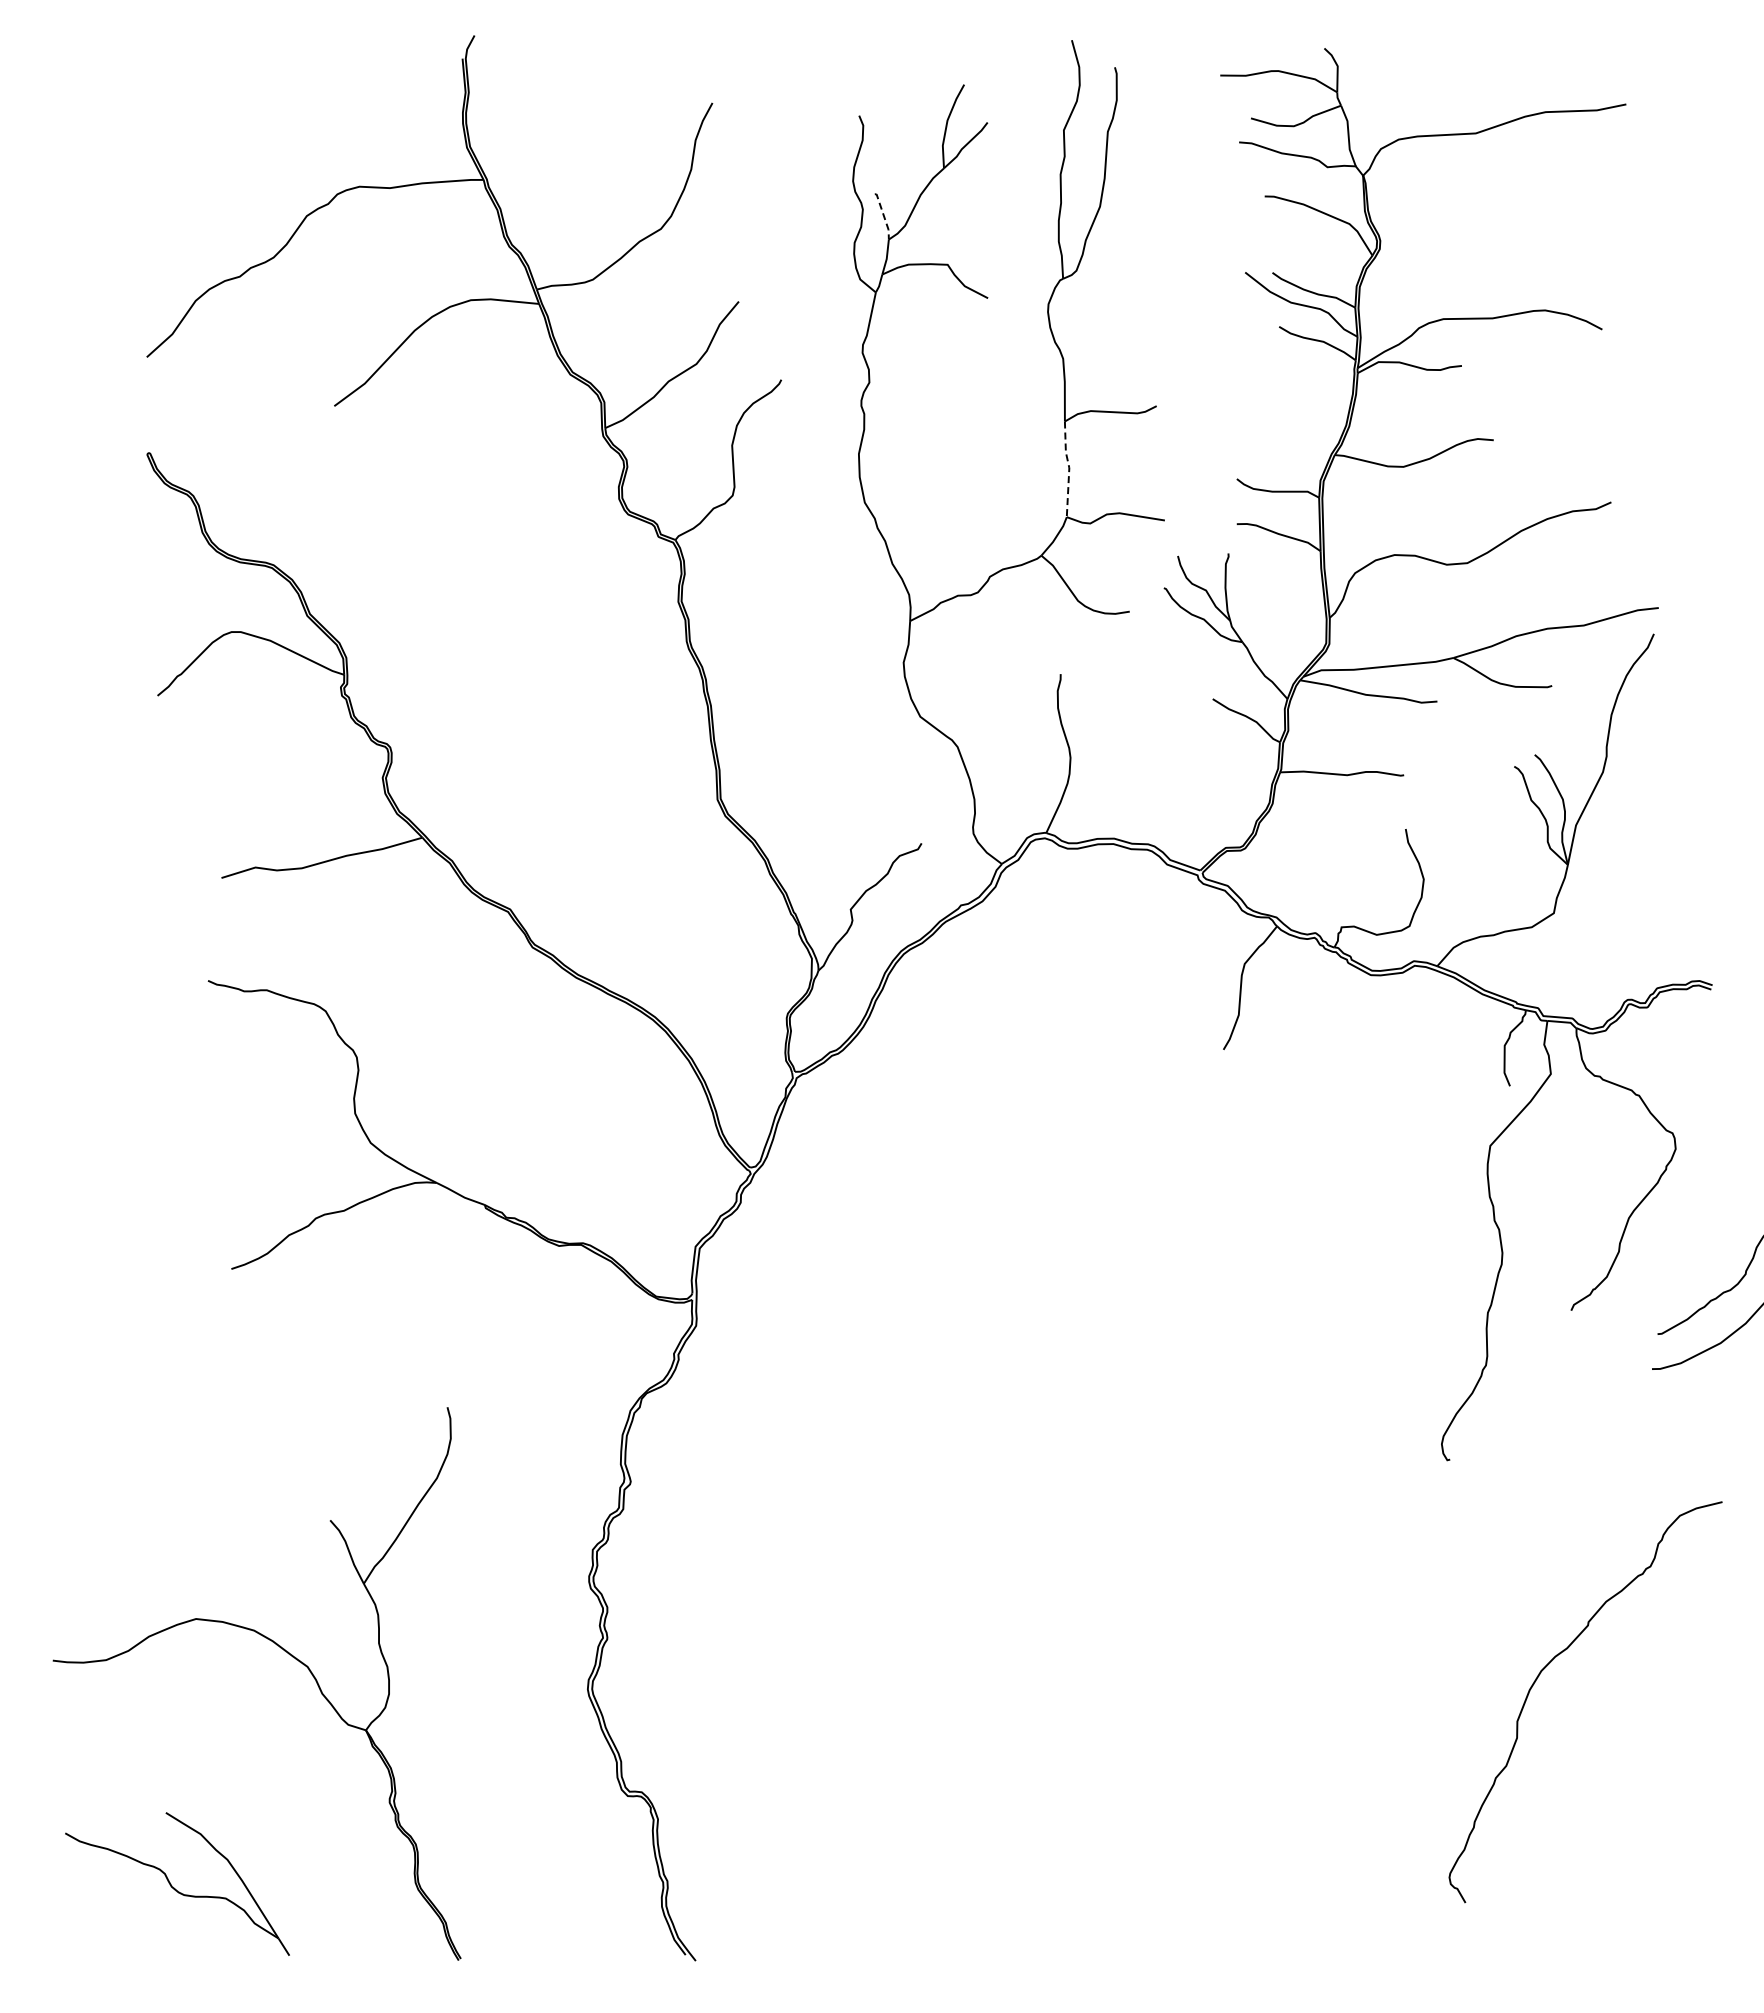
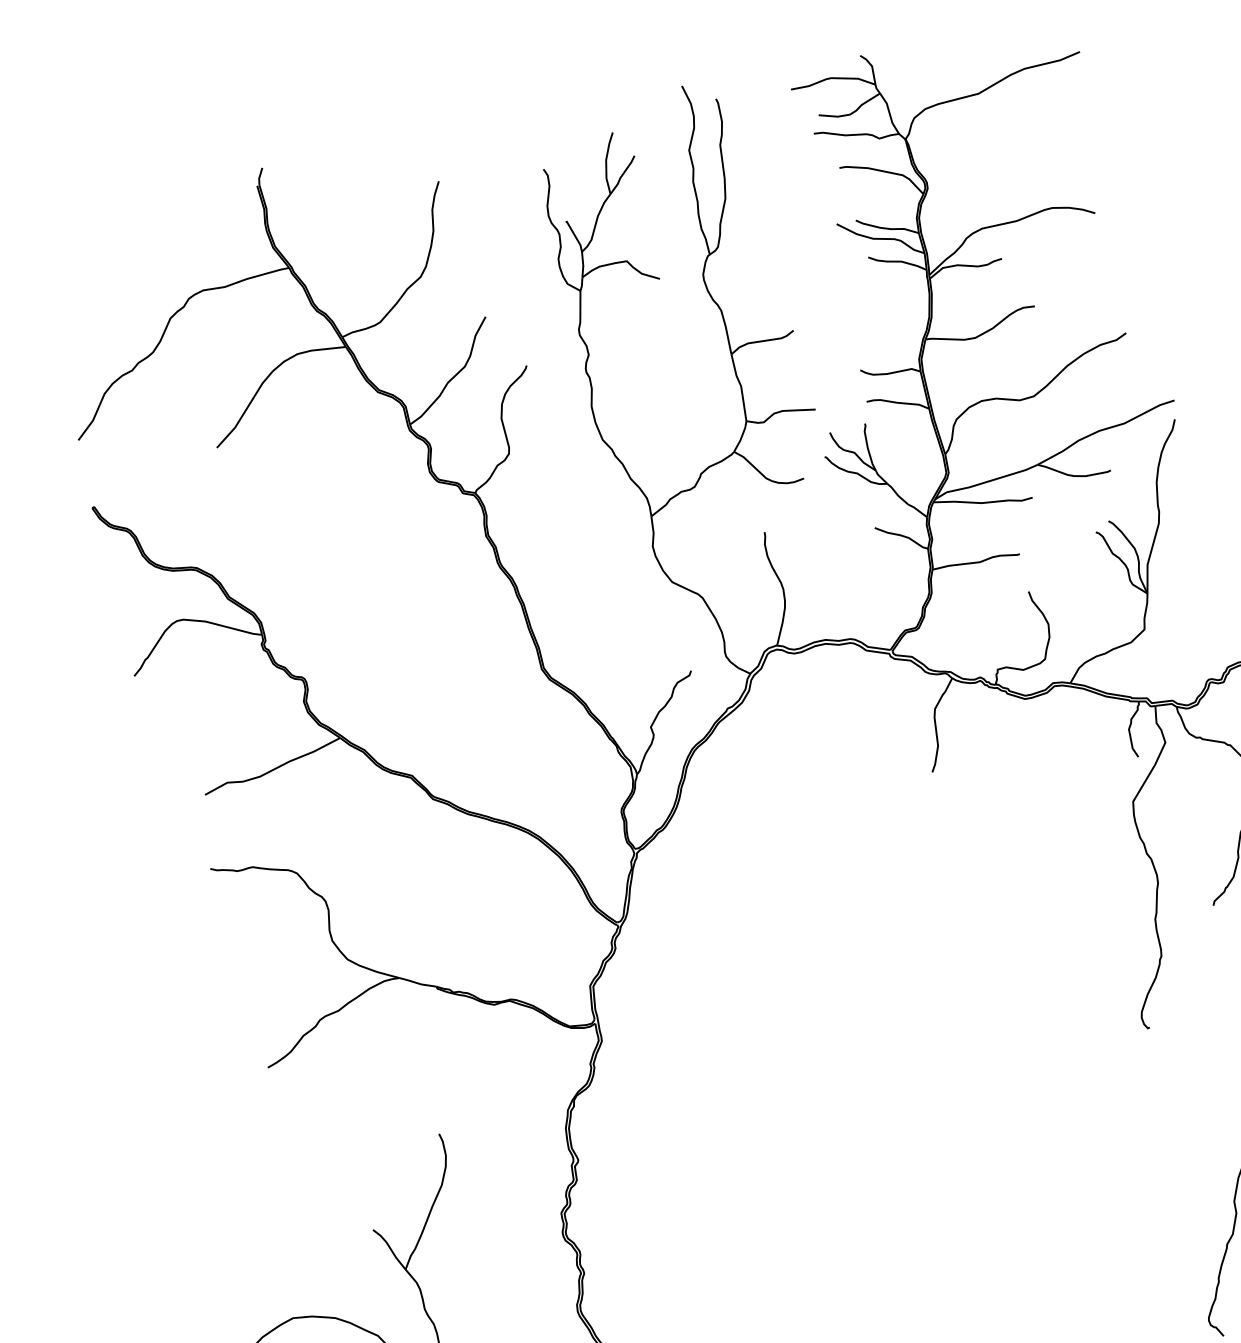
line: (883, 215) -> (574, 235), dashed -> solid
line: (1069, 467) -> (741, 386), dashed -> solid

